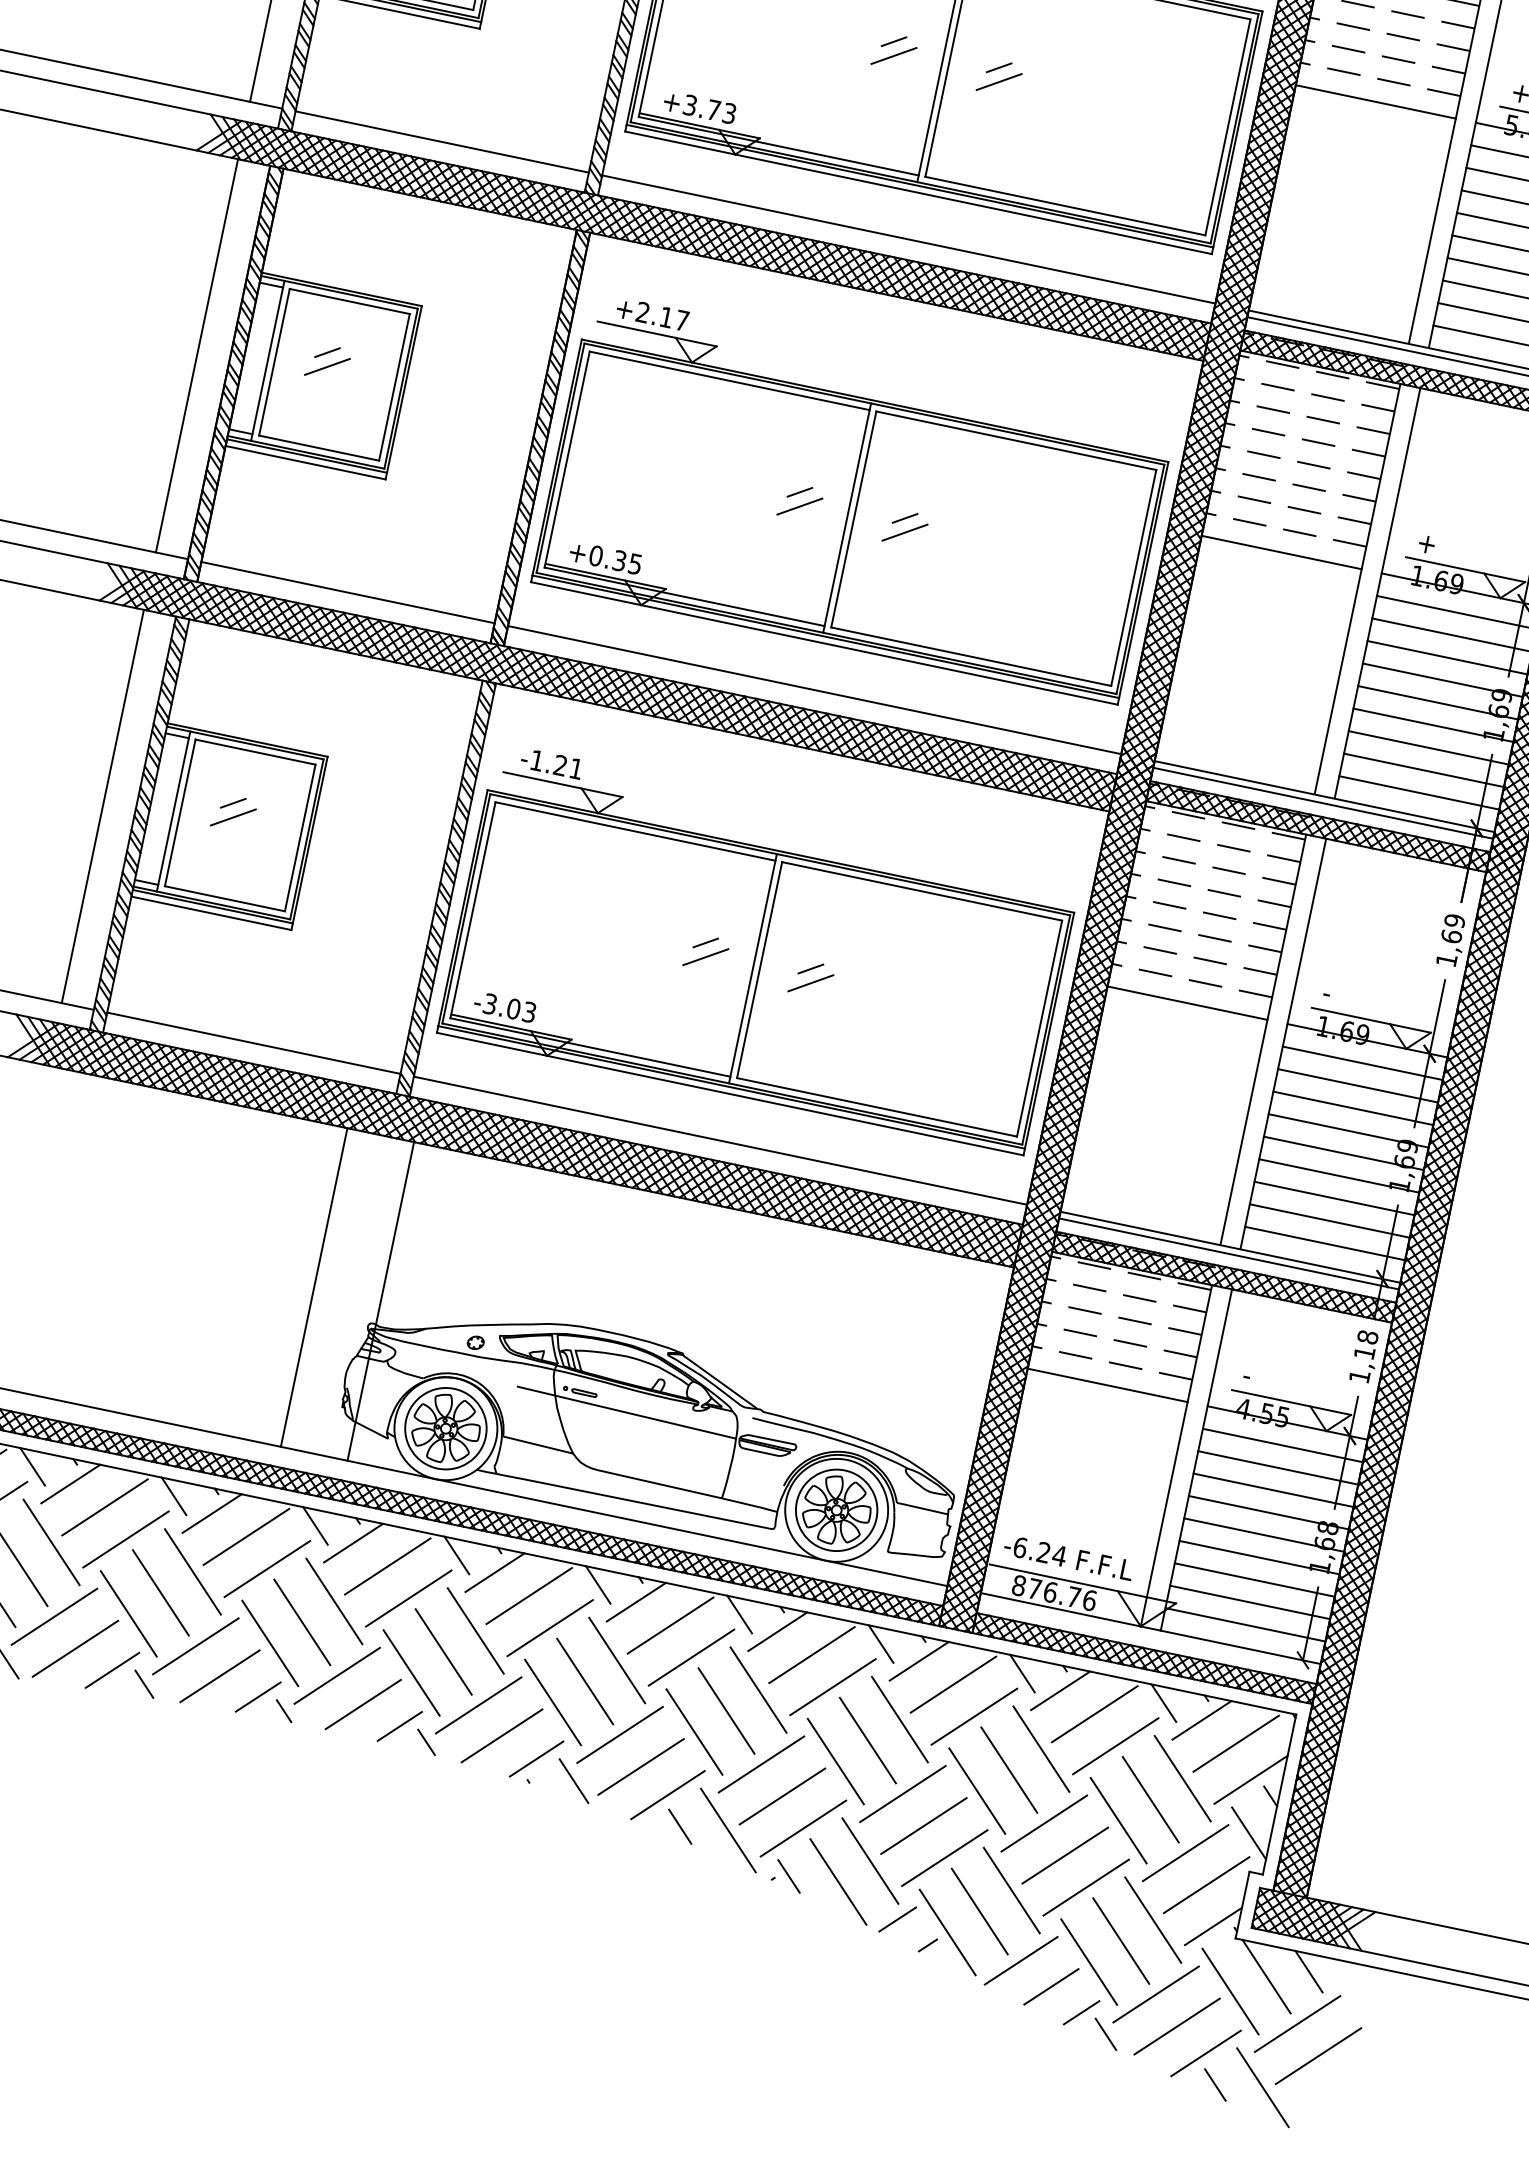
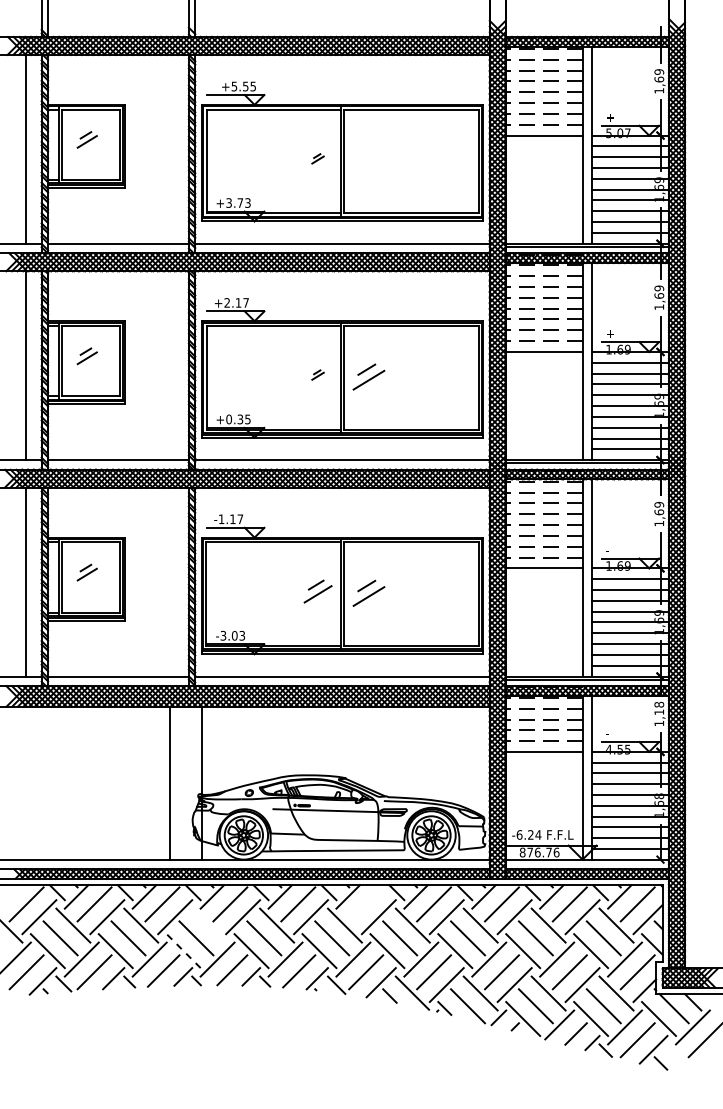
part: (893, 51) -> (317, 158), size x0.6
part: (999, 77) -> (368, 160), removed
part: (799, 500) -> (317, 374), size x0.6
part: (905, 527) -> (368, 376), size x1.6
text: (568, 767) -> (236, 519), -1.21 -> -1.17
part: (705, 952) -> (317, 591), size x1.4
part: (810, 979) -> (368, 593), size x1.6
line: (335, 1601) -> (209, 925), removed
line: (671, 1625) -> (366, 904), removed
line: (269, 1644) -> (183, 951), solid -> dashed
line: (1261, 2086) -> (682, 1059), removed

